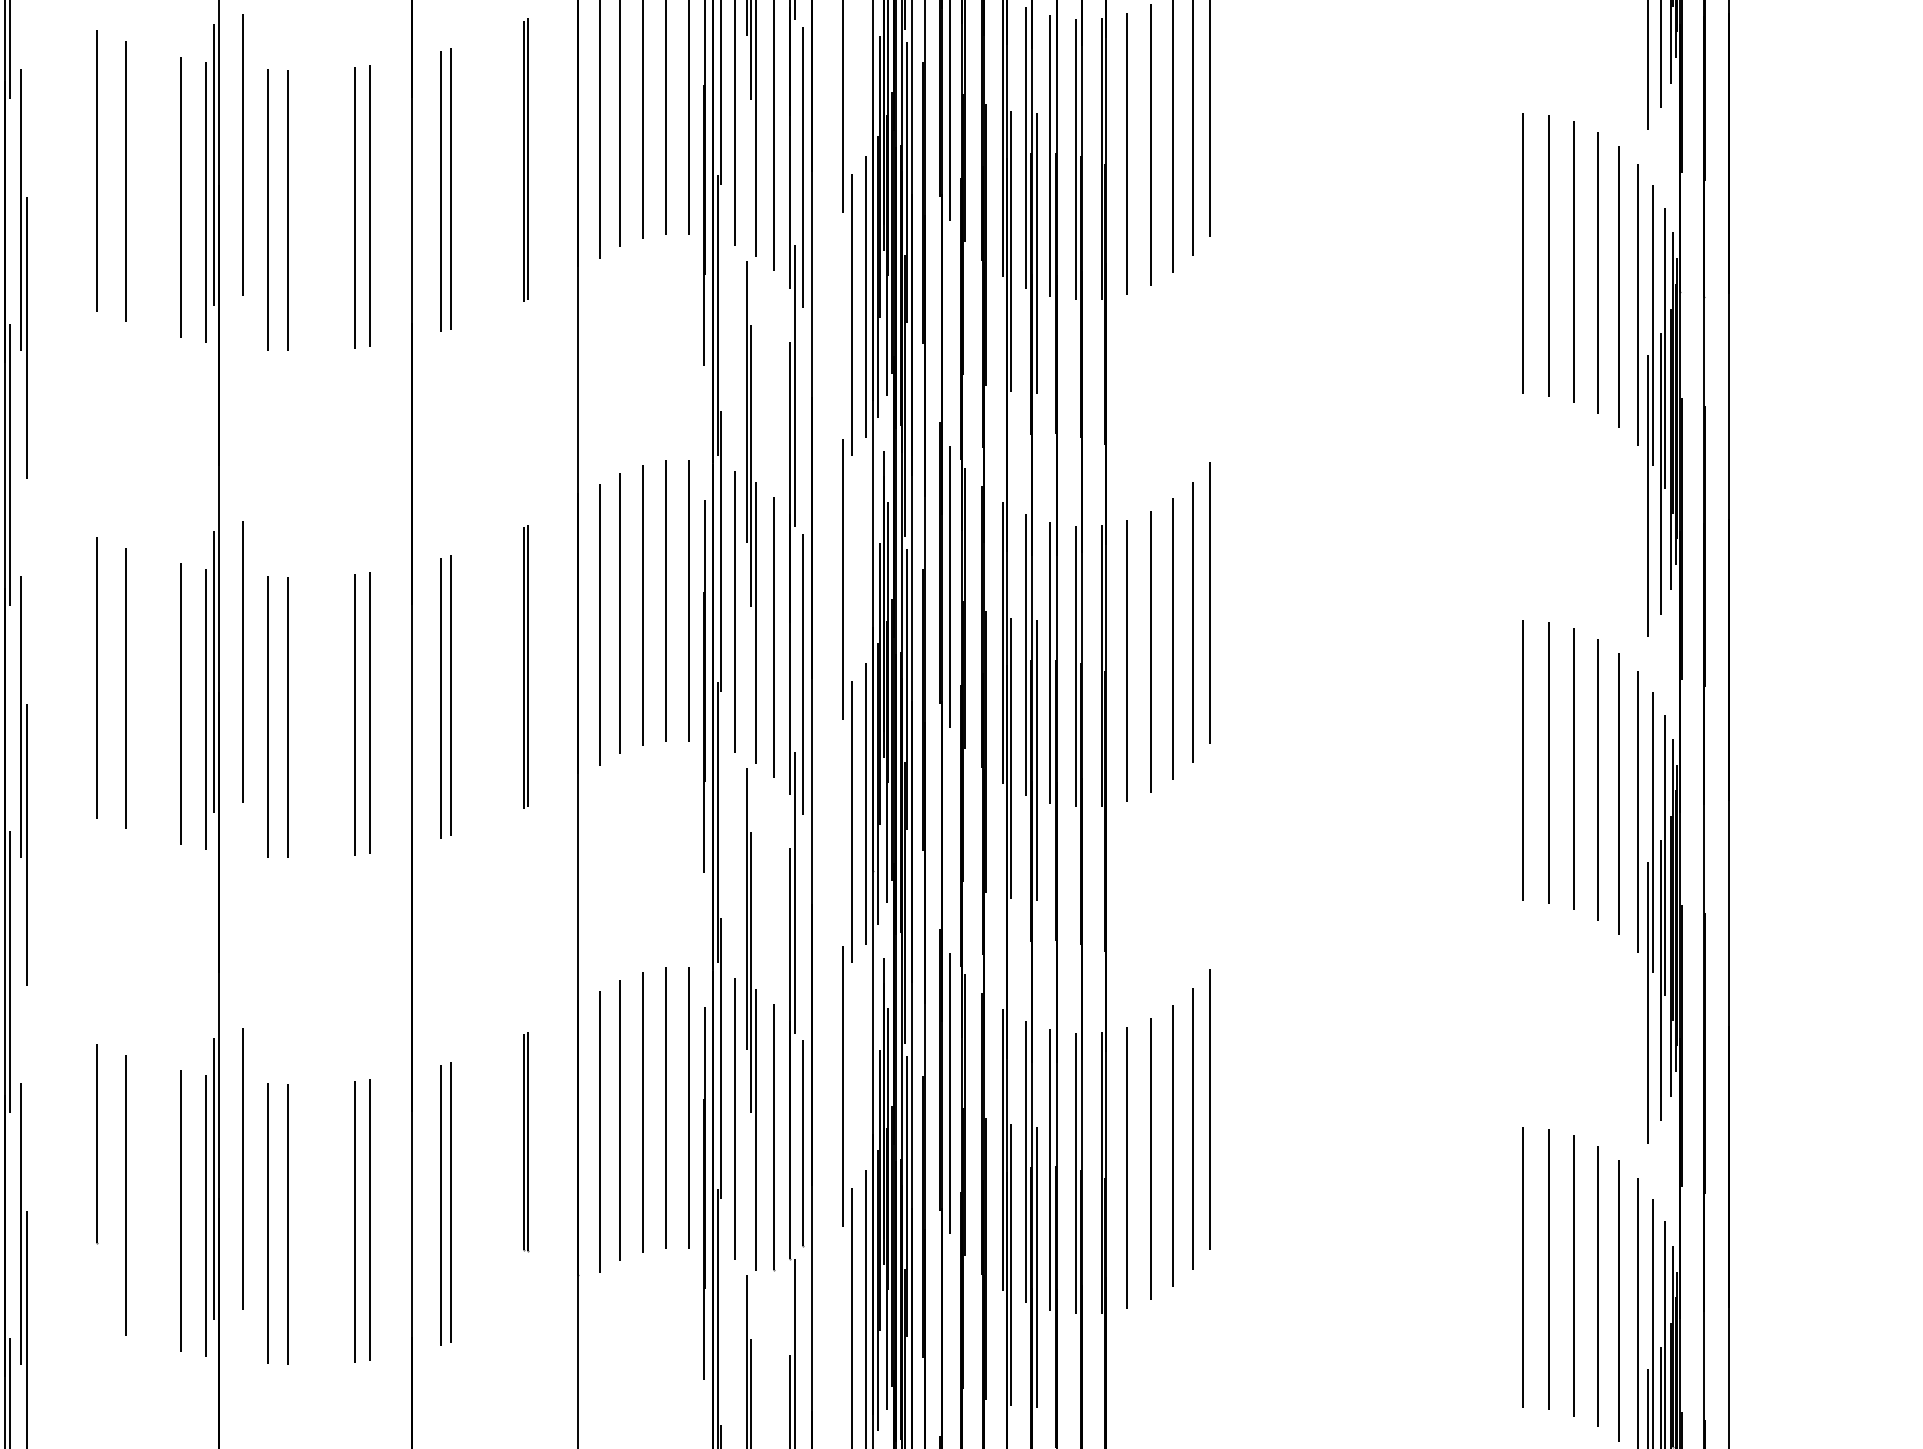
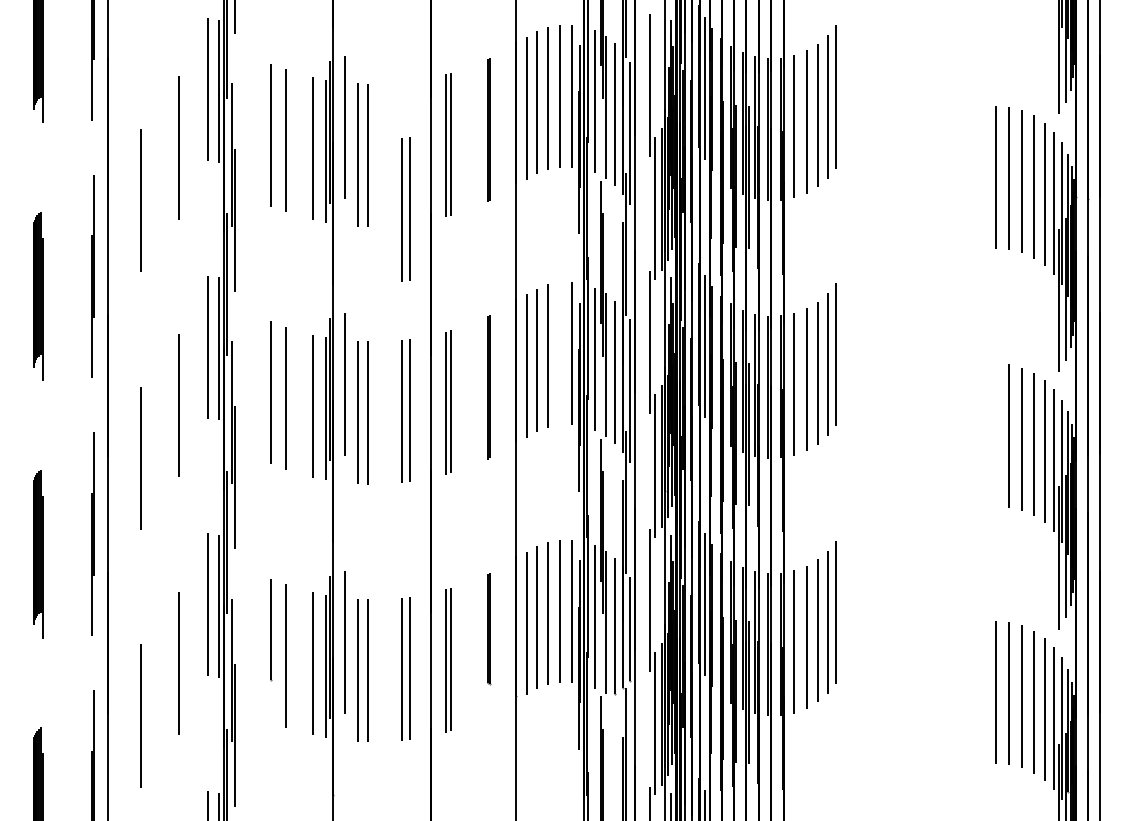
part: (361, 206) -> (405, 209), moved
line: (664, 600) -> (559, 353), removed
line: (1522, 759) -> (995, 434), removed

